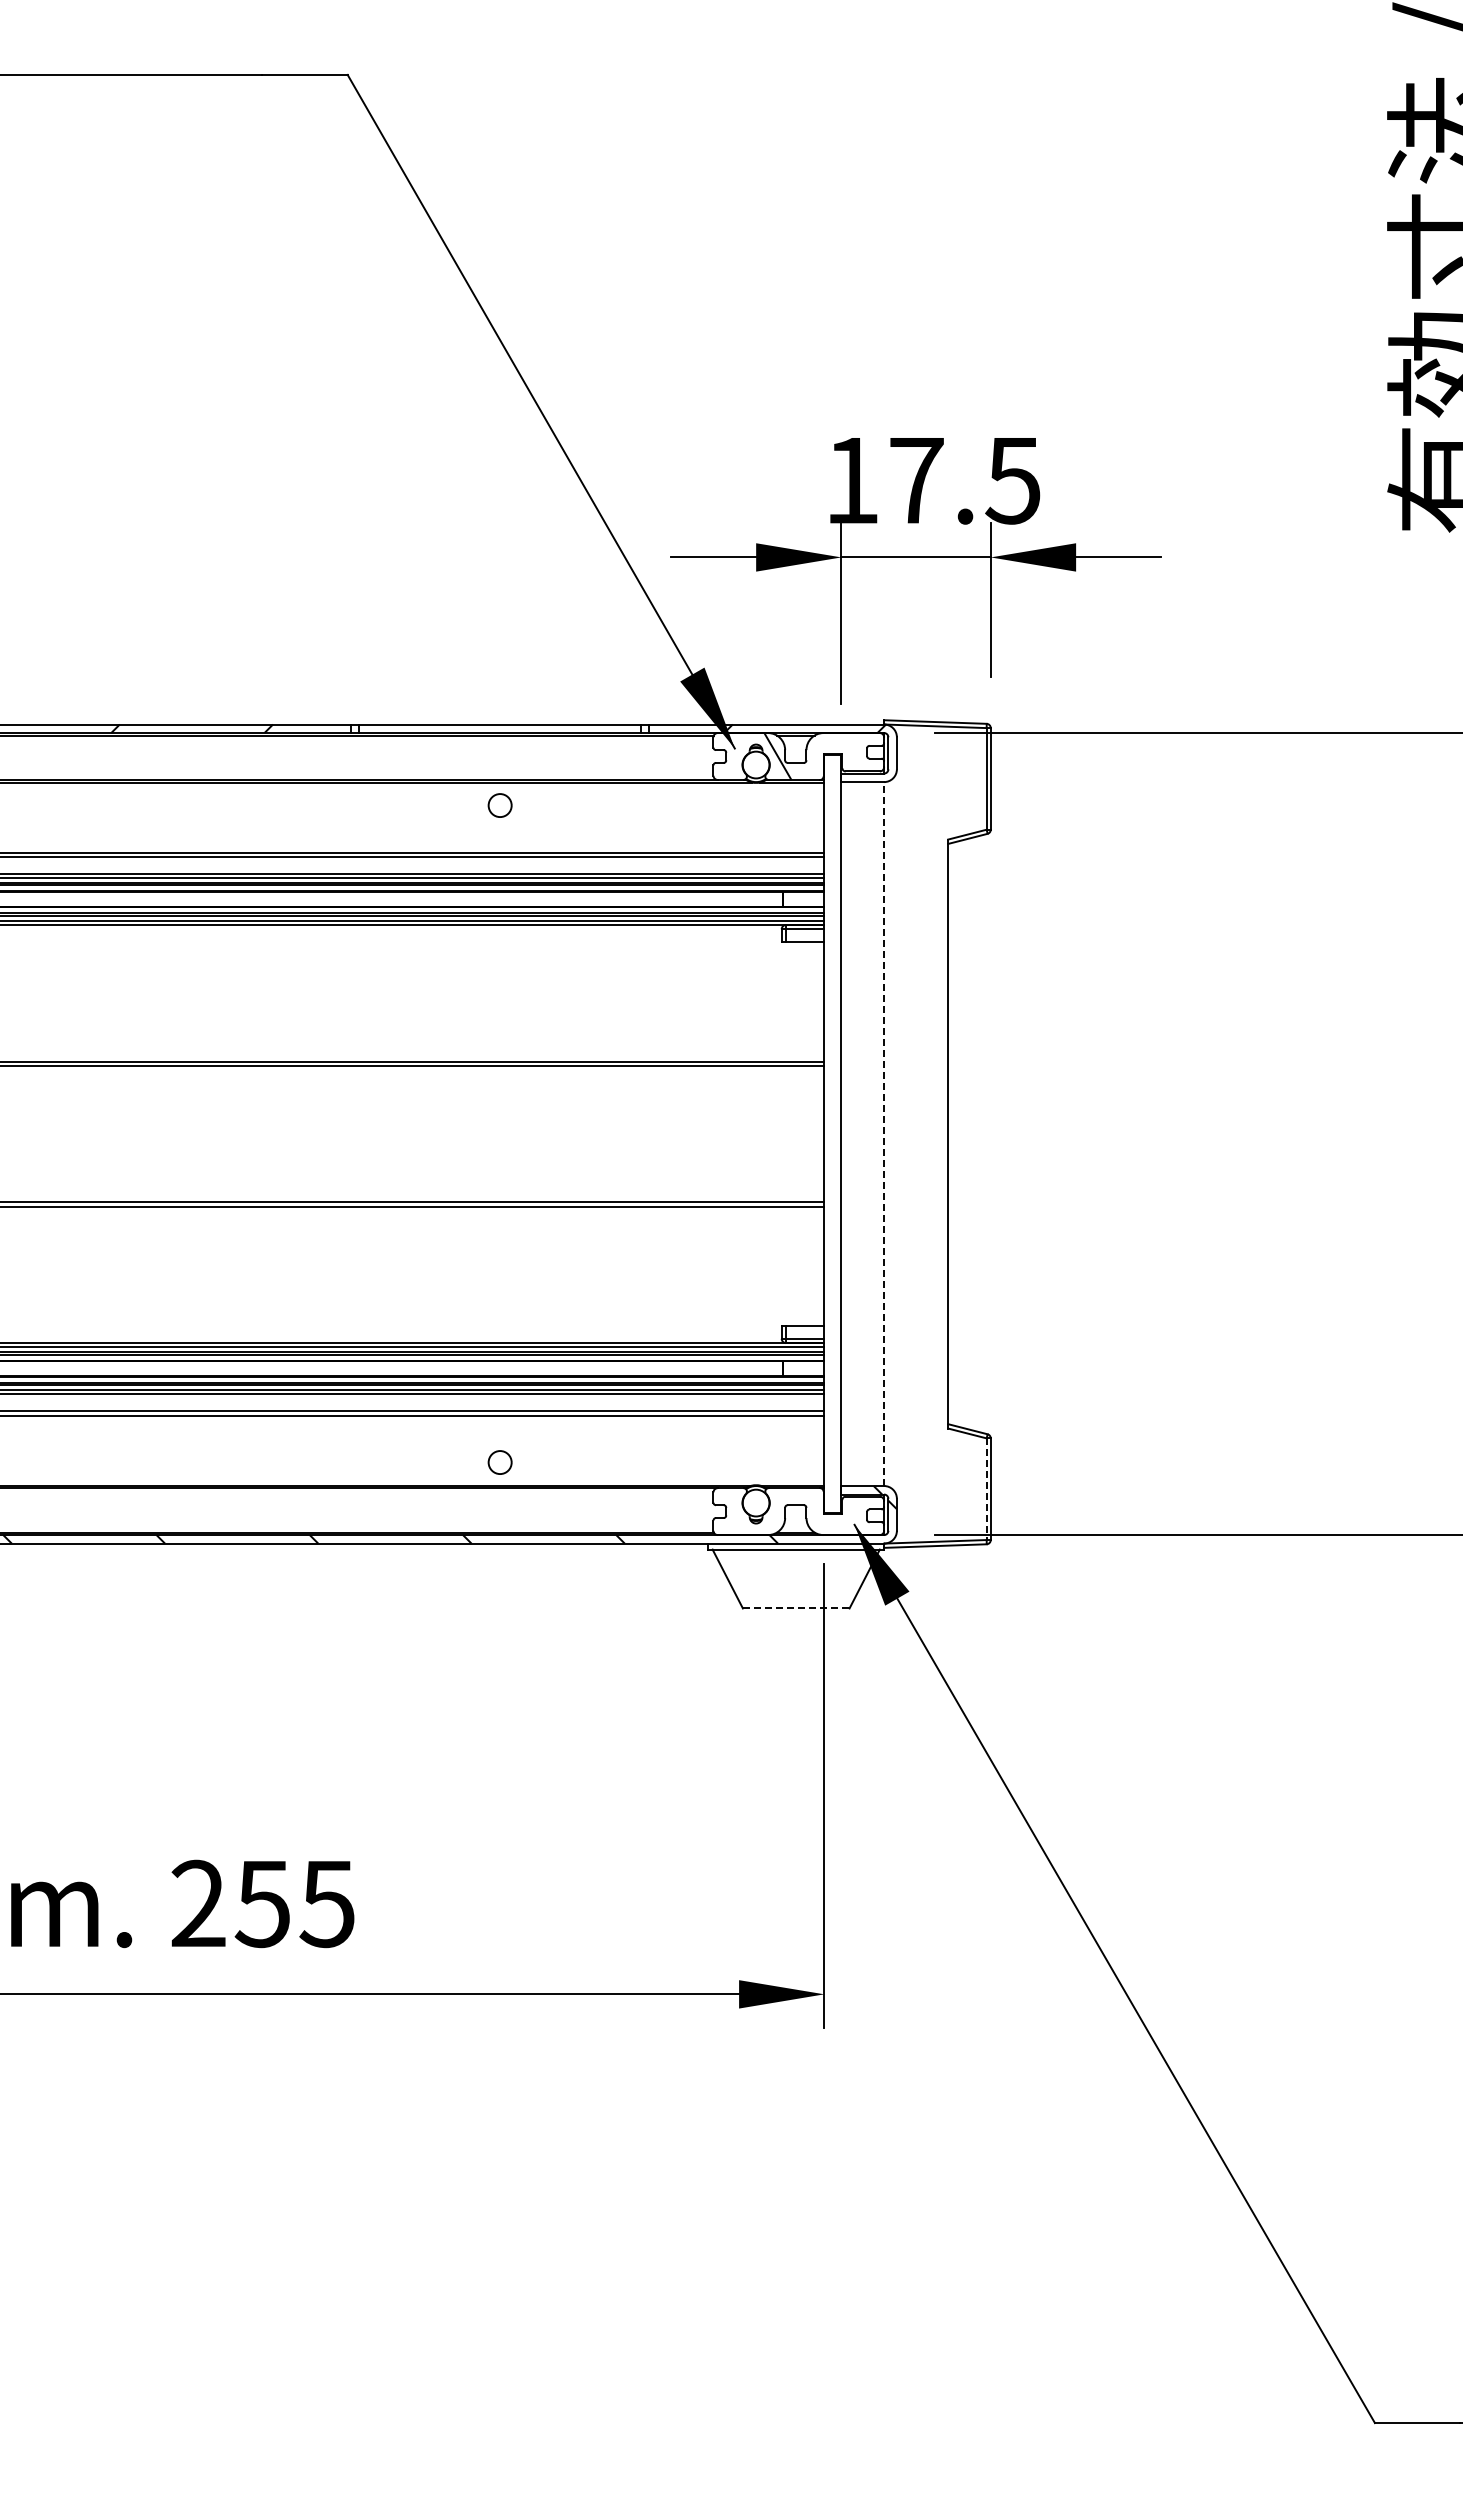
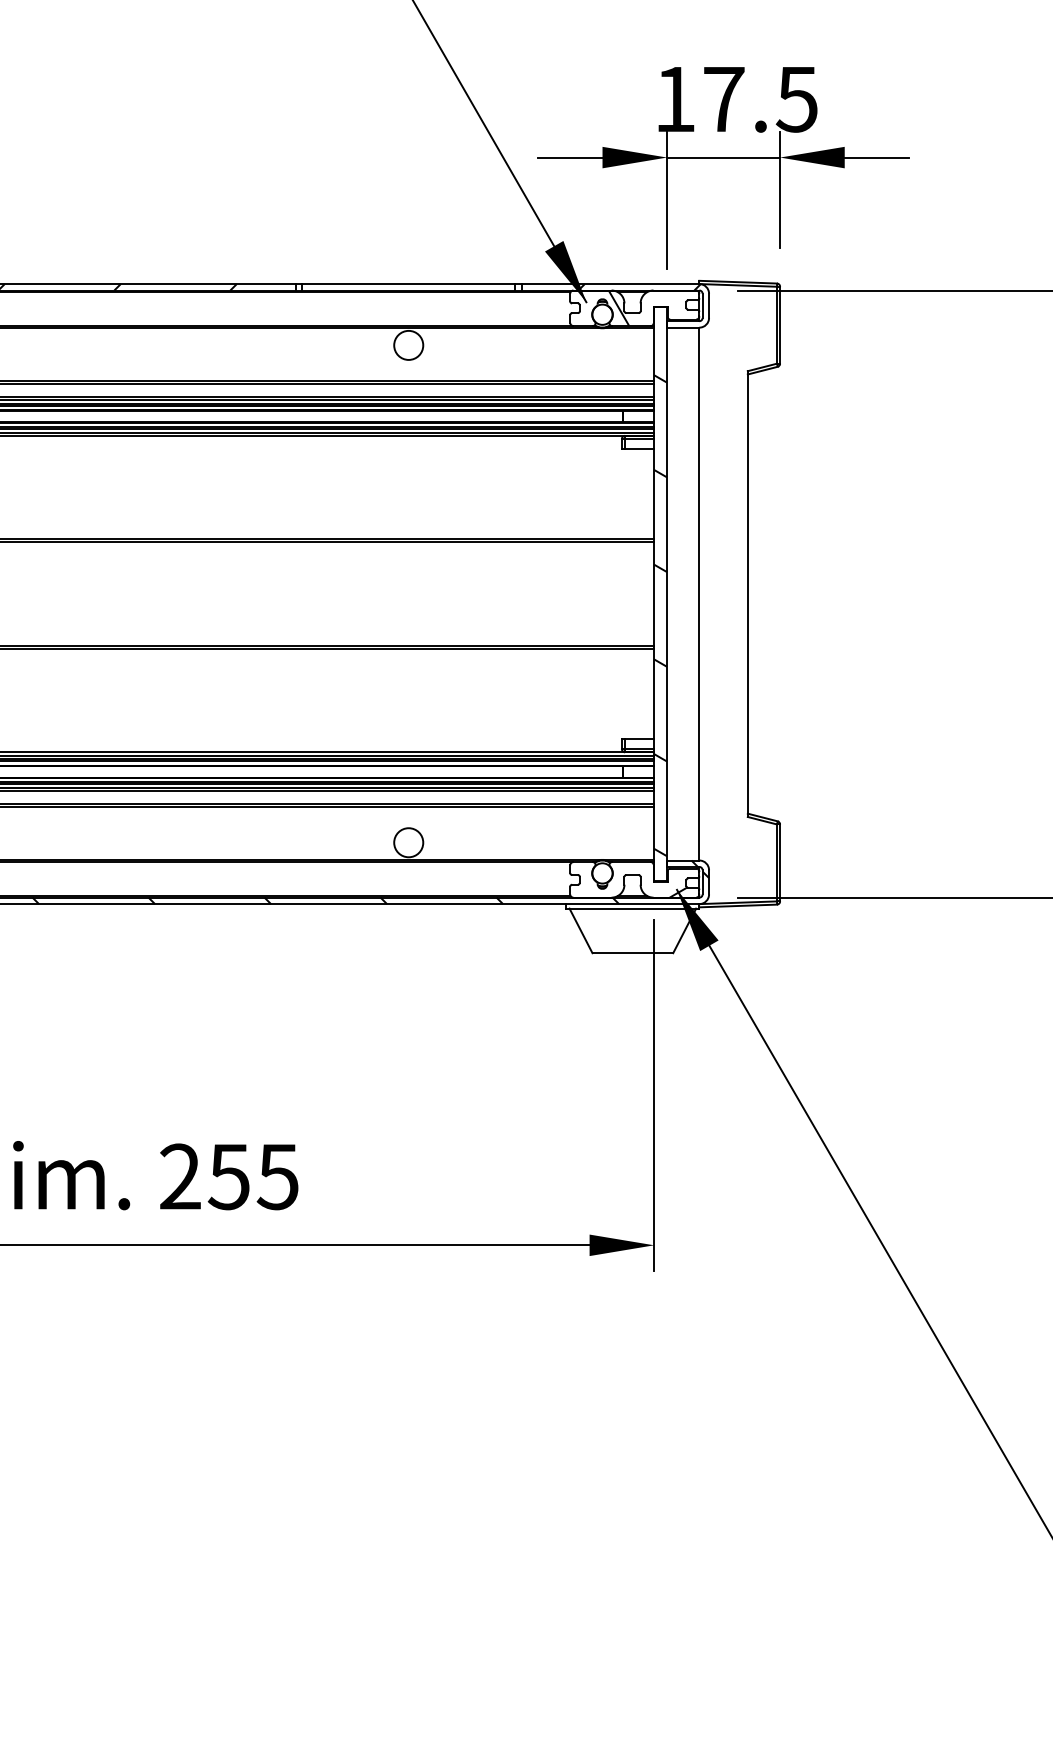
circle: (499, 805) -> (408, 345), size x1.67
line: (884, 1134) -> (699, 594), dashed -> solid
hatch: (832, 1162) -> (660, 615), added
circle: (499, 1462) -> (408, 842), size x1.67
line: (986, 1489) -> (776, 863), dashed -> solid
hatch: (856, 1528) -> (678, 892), added
line: (796, 1608) -> (633, 953), dashed -> solid

